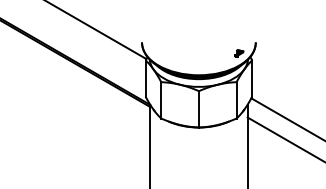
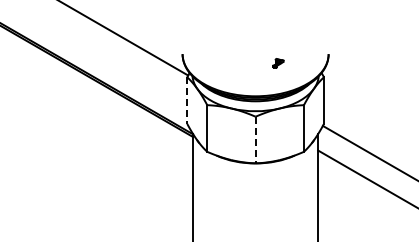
part: (239, 53) -> (278, 63), moved
line: (145, 79) -> (187, 101), solid -> dashed
line: (198, 109) -> (255, 140), solid -> dashed

